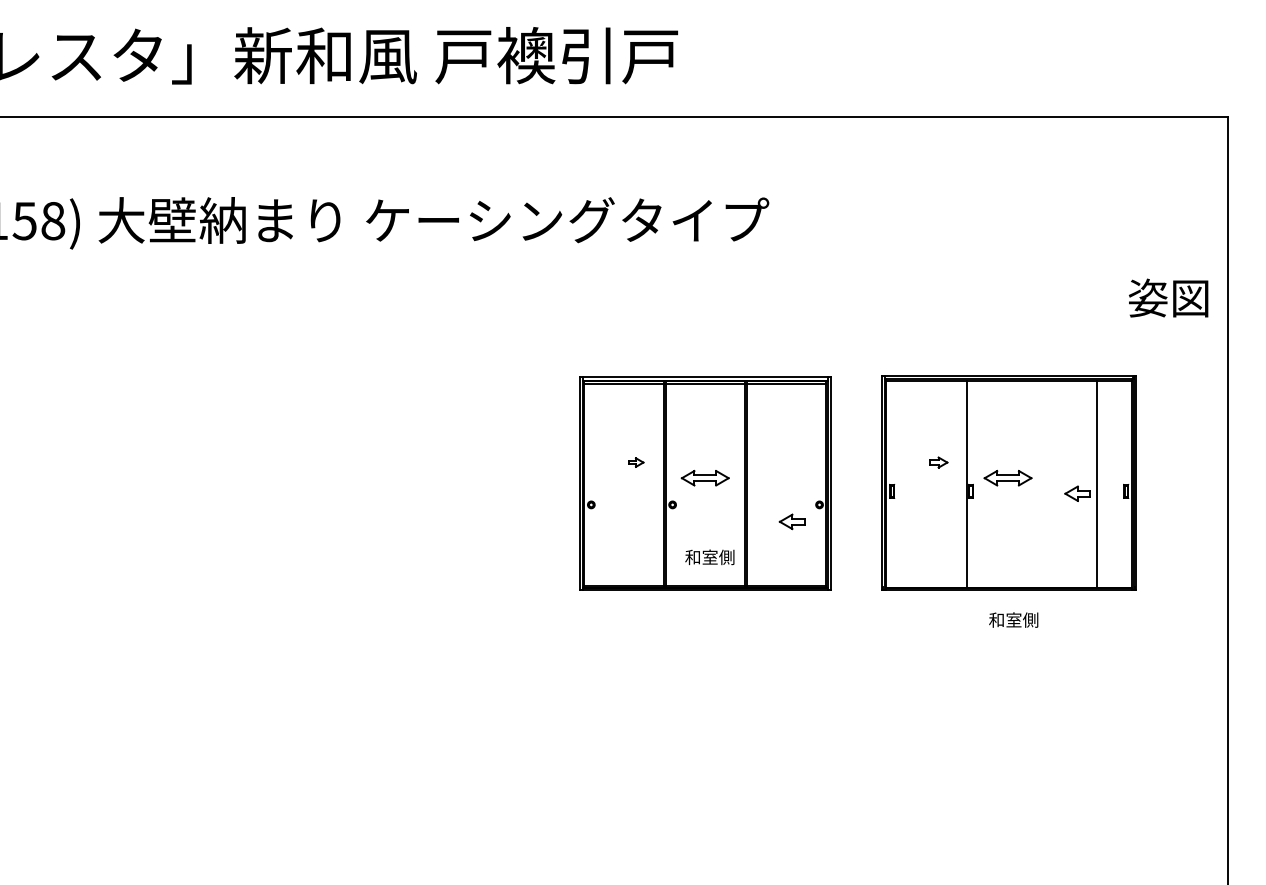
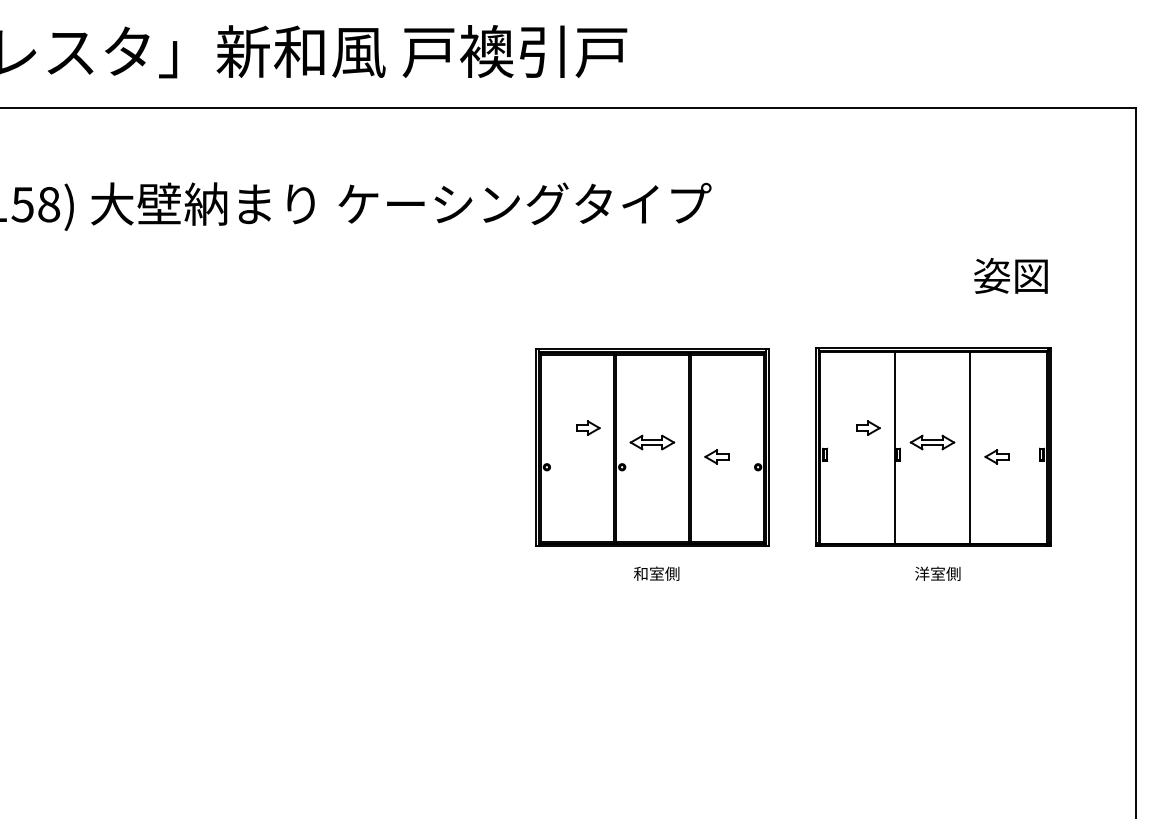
text: (1167, 297) -> (1010, 275), moved
part: (636, 461) -> (588, 427), size x1.67
part: (938, 461) -> (868, 427), size x1.43
line: (1097, 484) -> (970, 448), moved
part: (791, 521) -> (716, 456), moved
text: (709, 557) -> (656, 573), moved
text: (997, 619) -> (922, 573), 和室側 -> 洋室側

